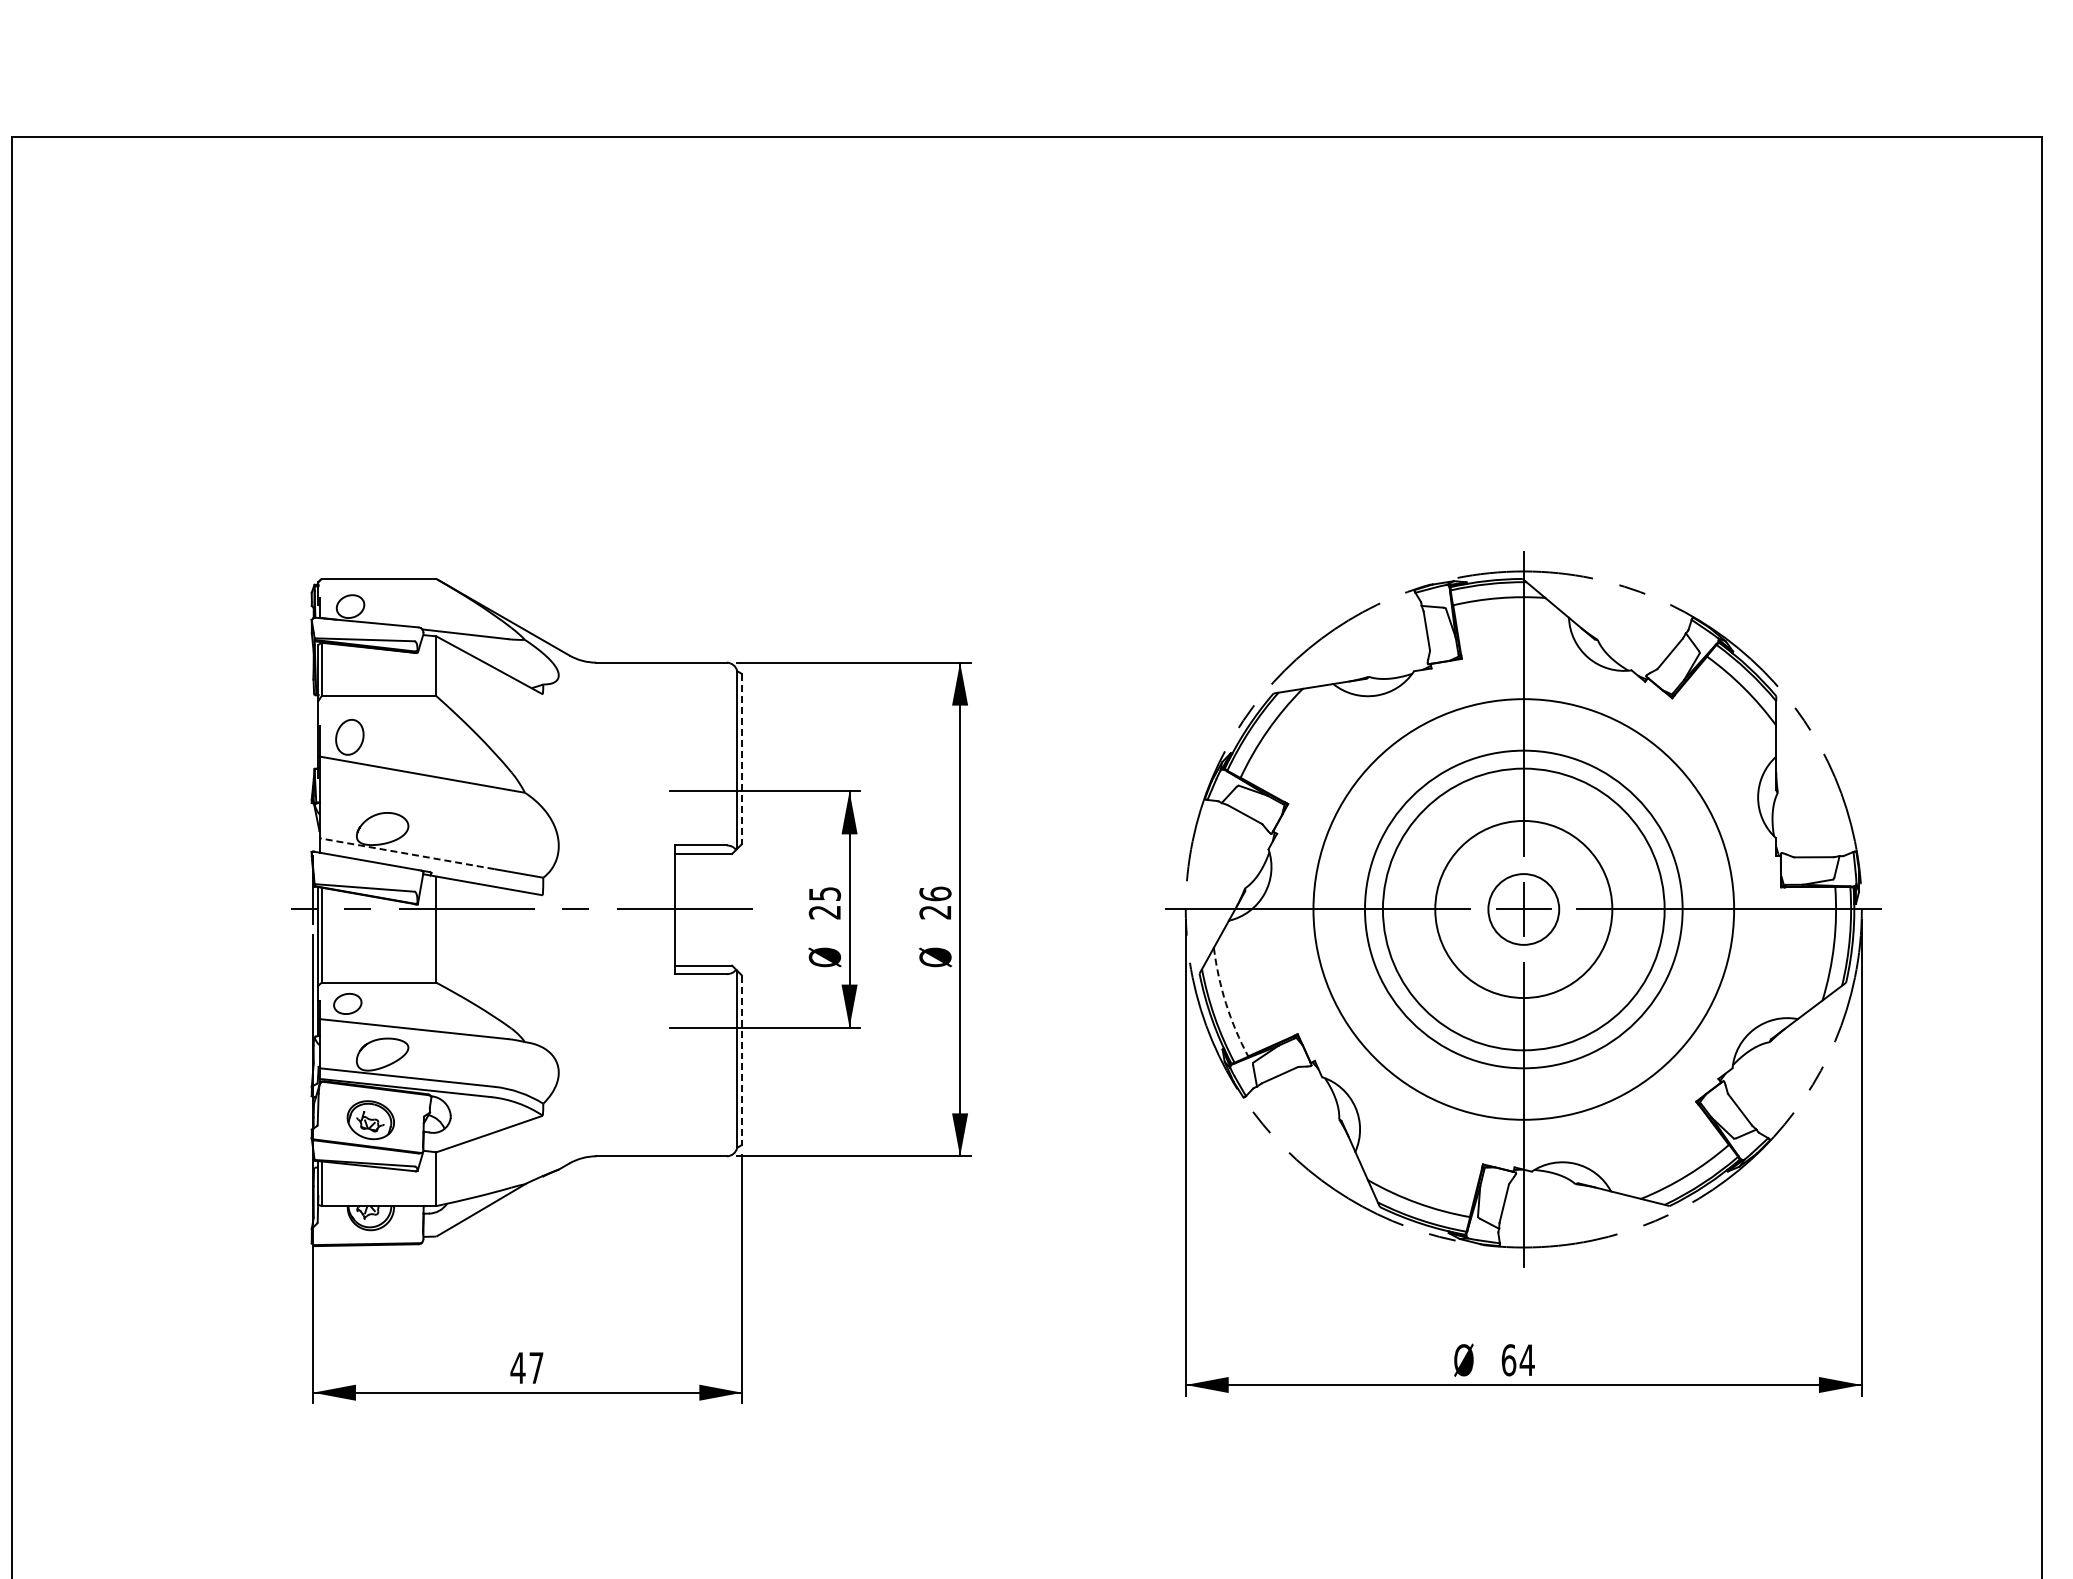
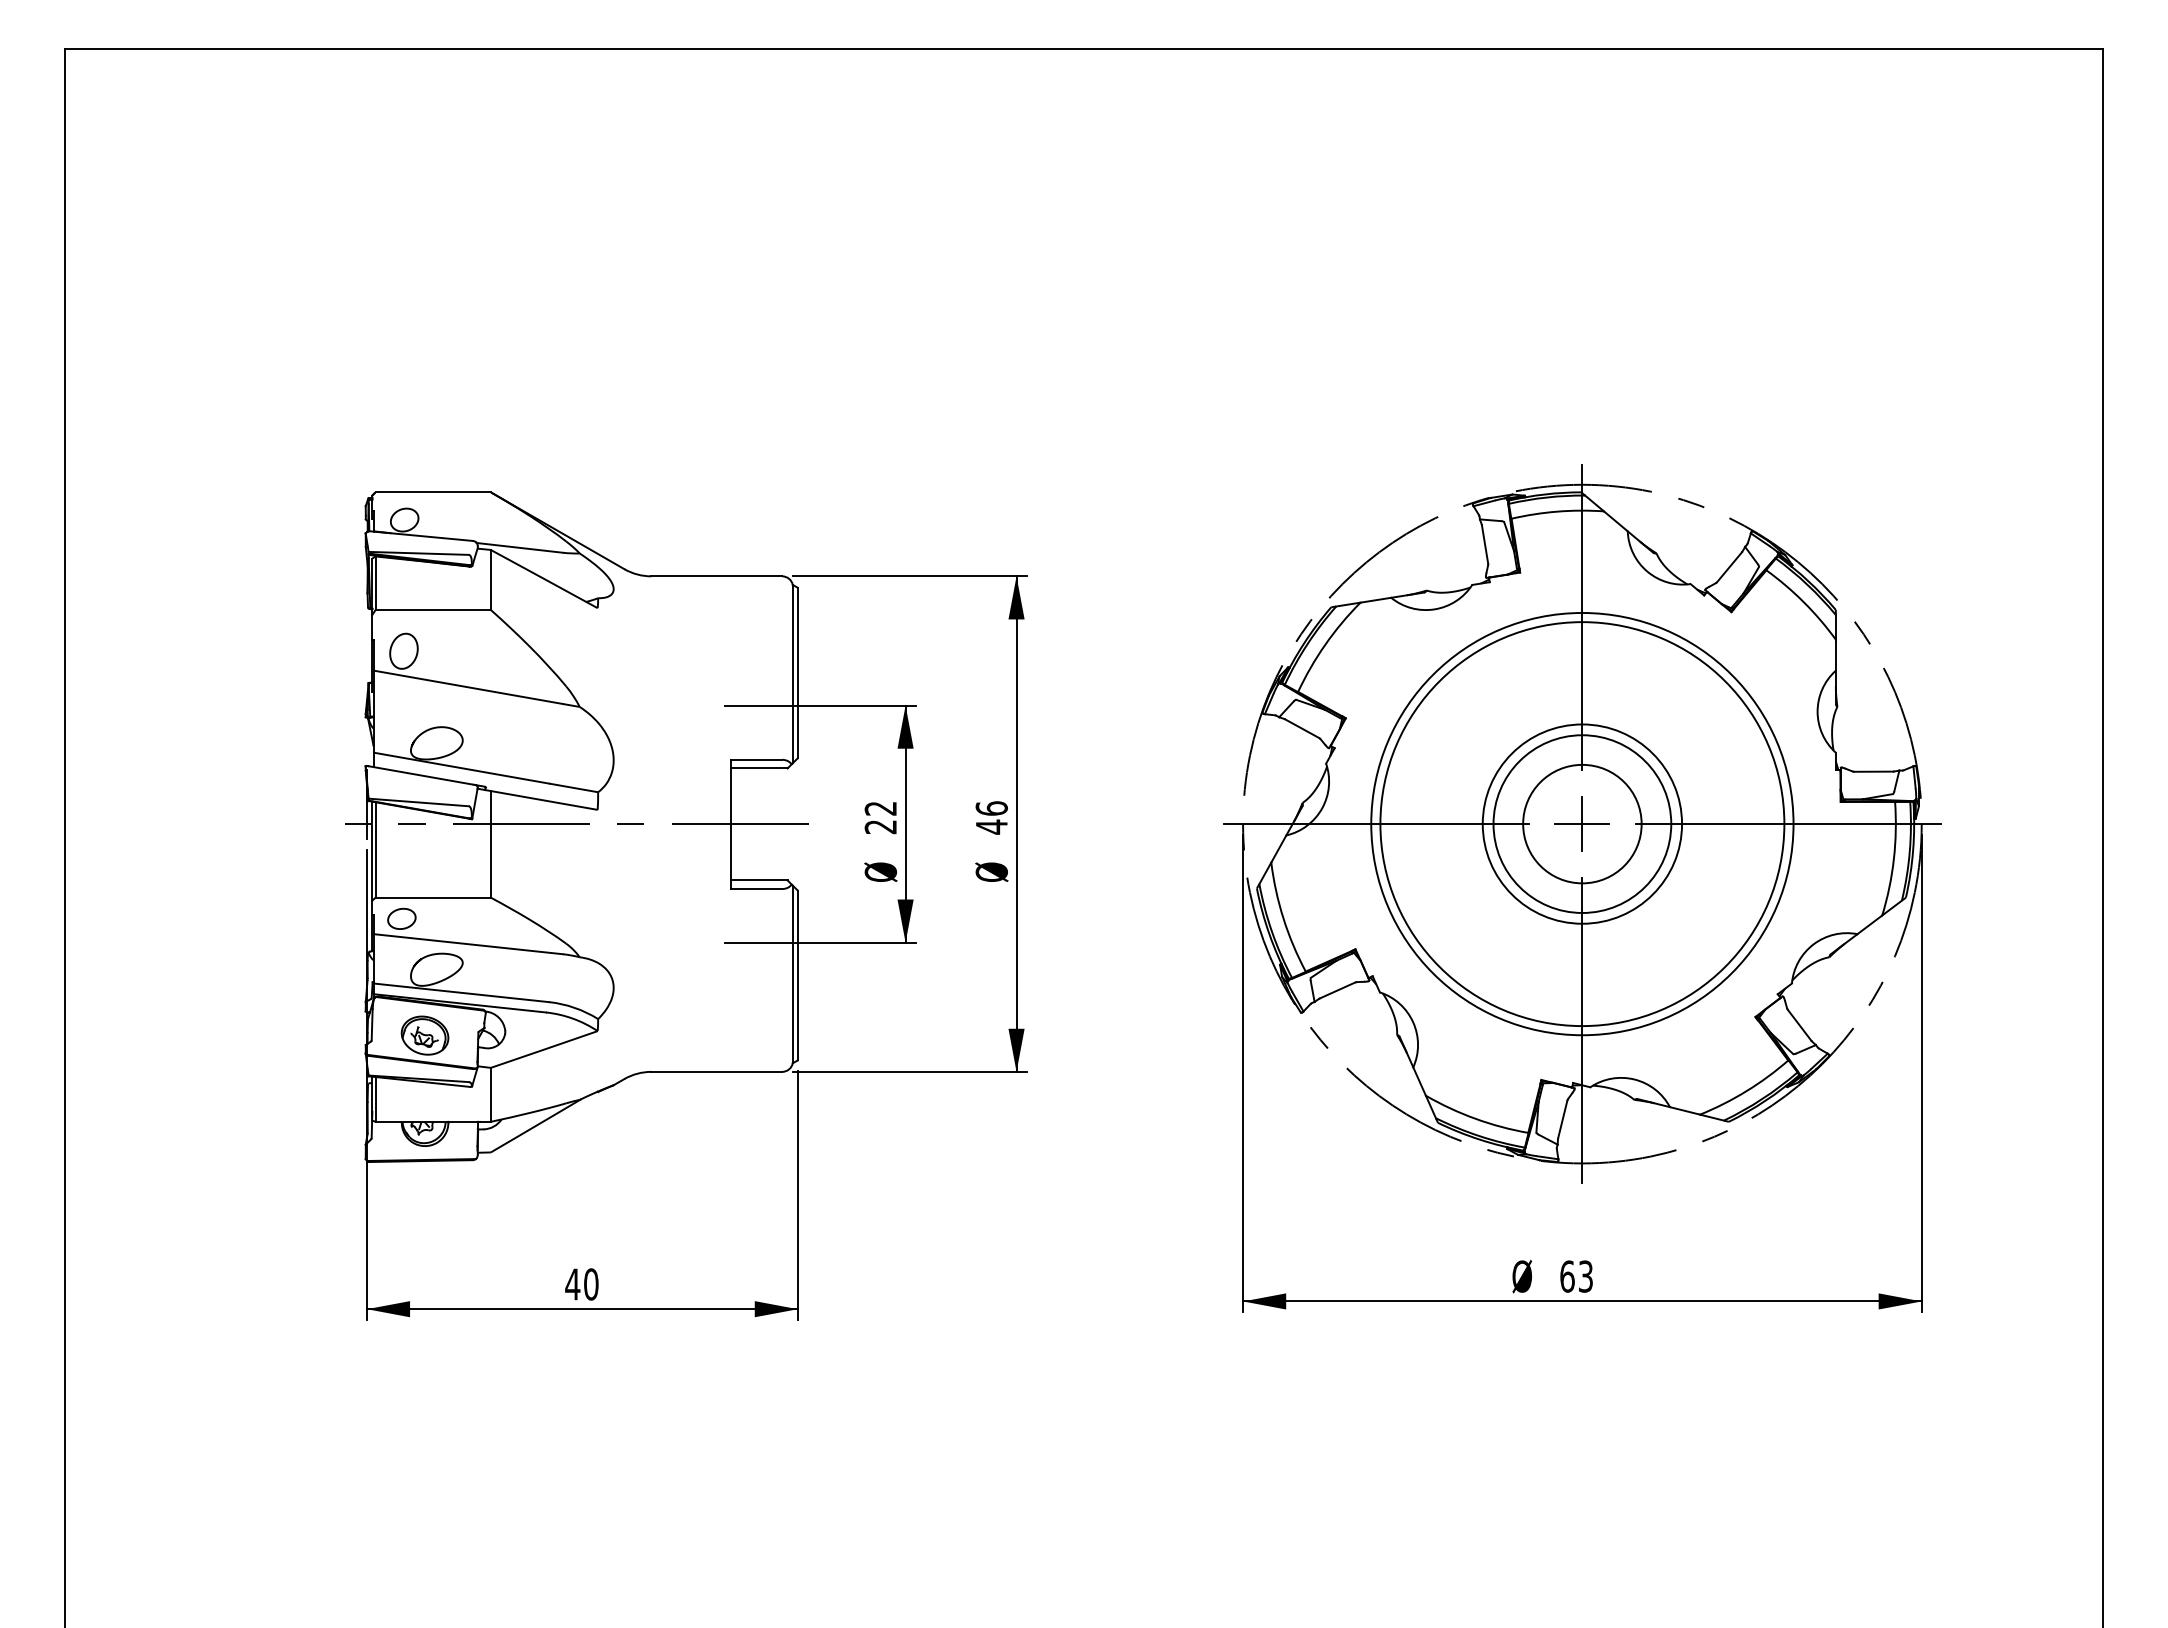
line: (741, 759) -> (797, 673), dashed -> solid
line: (407, 854) -> (461, 768), dashed -> solid
text: (824, 893) -> (880, 808), 25 -> 22
circle: (1523, 908) -> (1582, 823), size x0.62
circle: (1523, 908) -> (1582, 823), size x1.67
circle: (1523, 909) -> (1582, 824), size x1.43
text: (935, 911) -> (991, 826), 26 -> 46
arc: (1226, 1003) -> (1283, 918), dashed -> solid
line: (741, 1060) -> (797, 975), dashed -> solid
text: (1526, 1360) -> (1585, 1276), 64 -> 63
text: (536, 1368) -> (591, 1284), 47 -> 40

